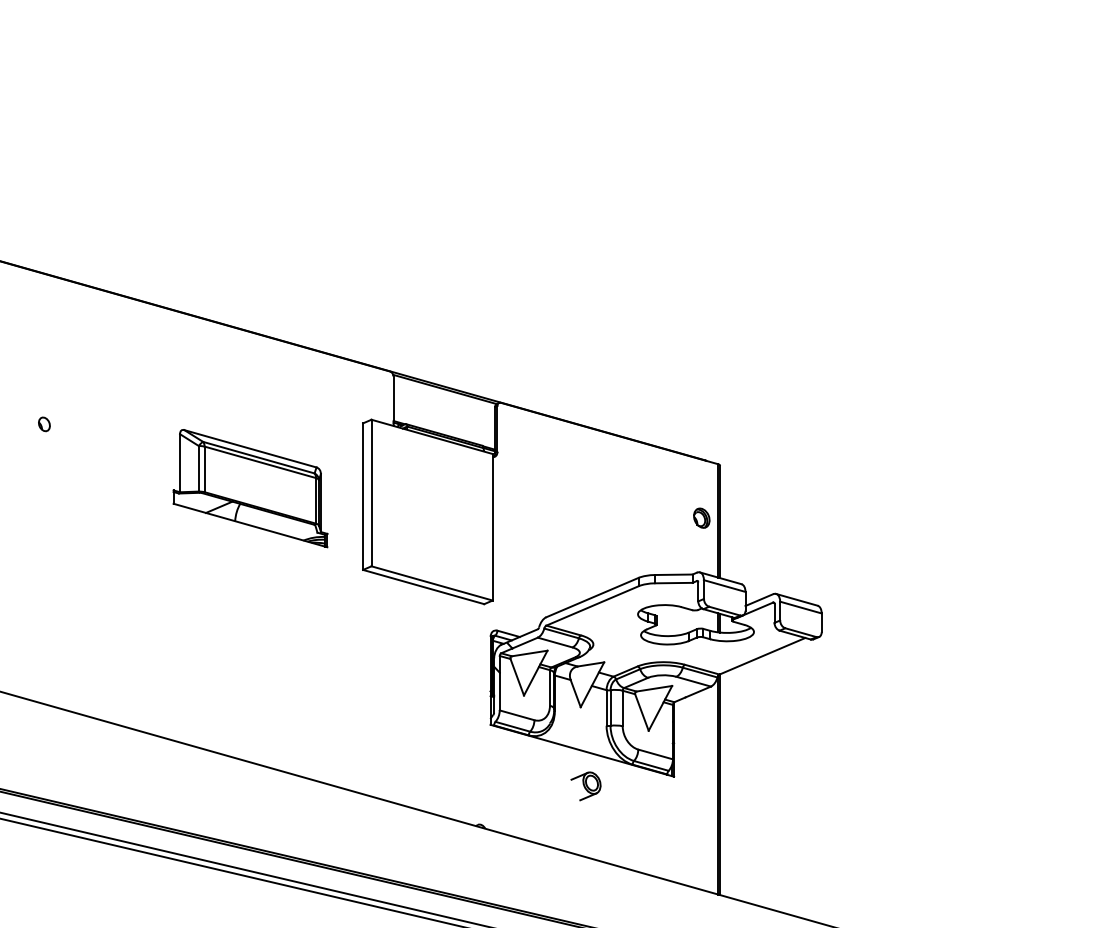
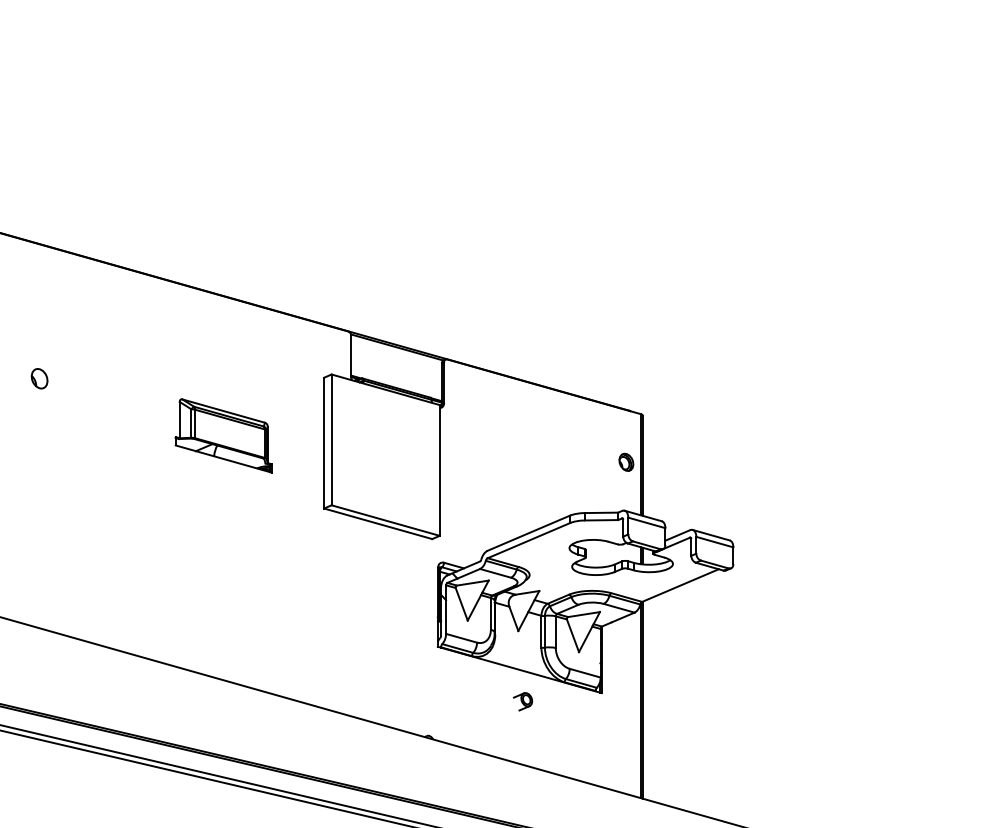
part: (44, 424) -> (39, 378), size x1.6
part: (250, 488) -> (223, 435), size x0.7
part: (585, 786) -> (522, 701), size x0.7

